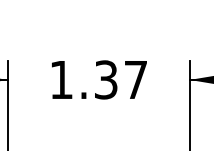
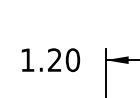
text: (122, 80) -> (64, 60), 1.37 -> 1.20

